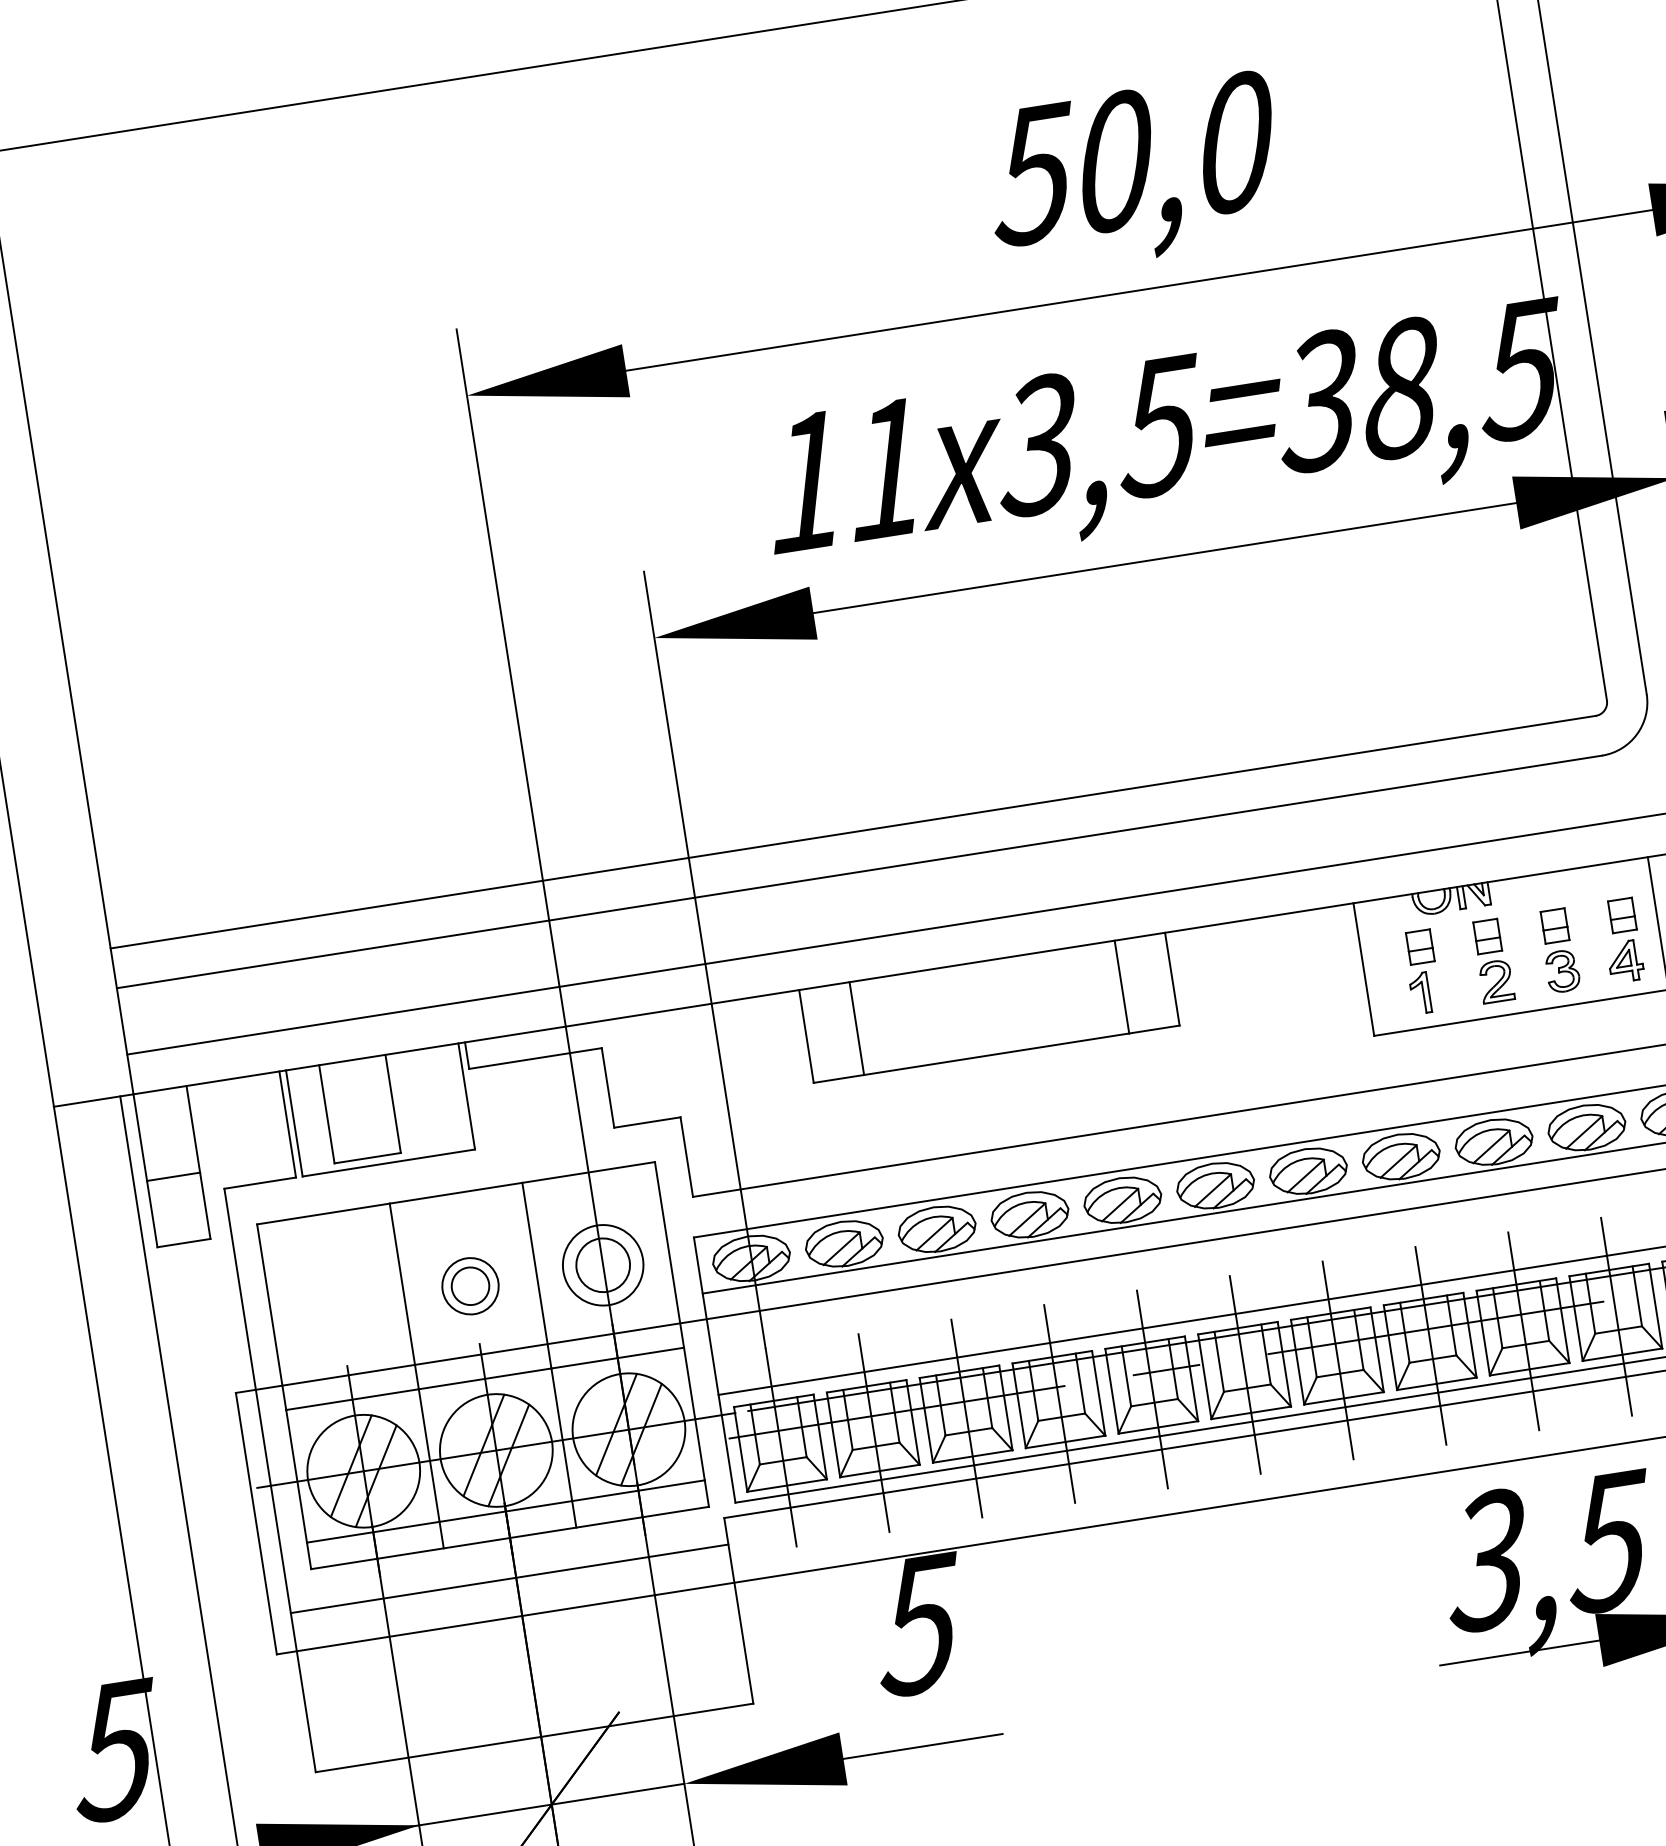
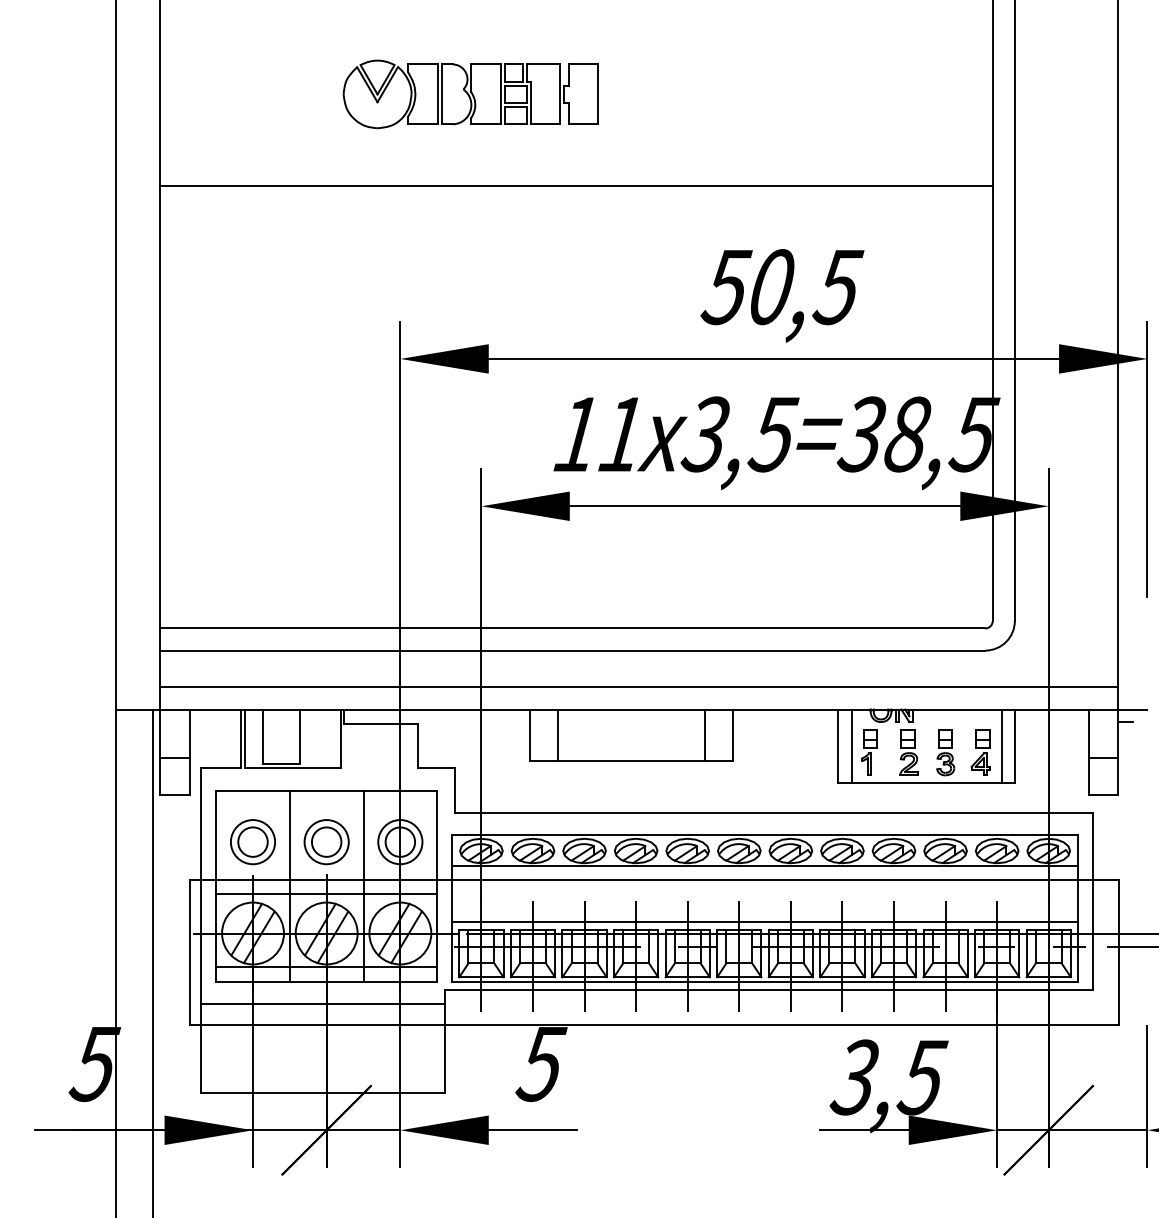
text: (1235, 143) -> (838, 287), 50,0 -> 50,5
line: (1388, 966) -> (851, 746), added
part: (470, 1286) -> (326, 842), size x1.43
part: (337, 1307) -> (252, 842), added

